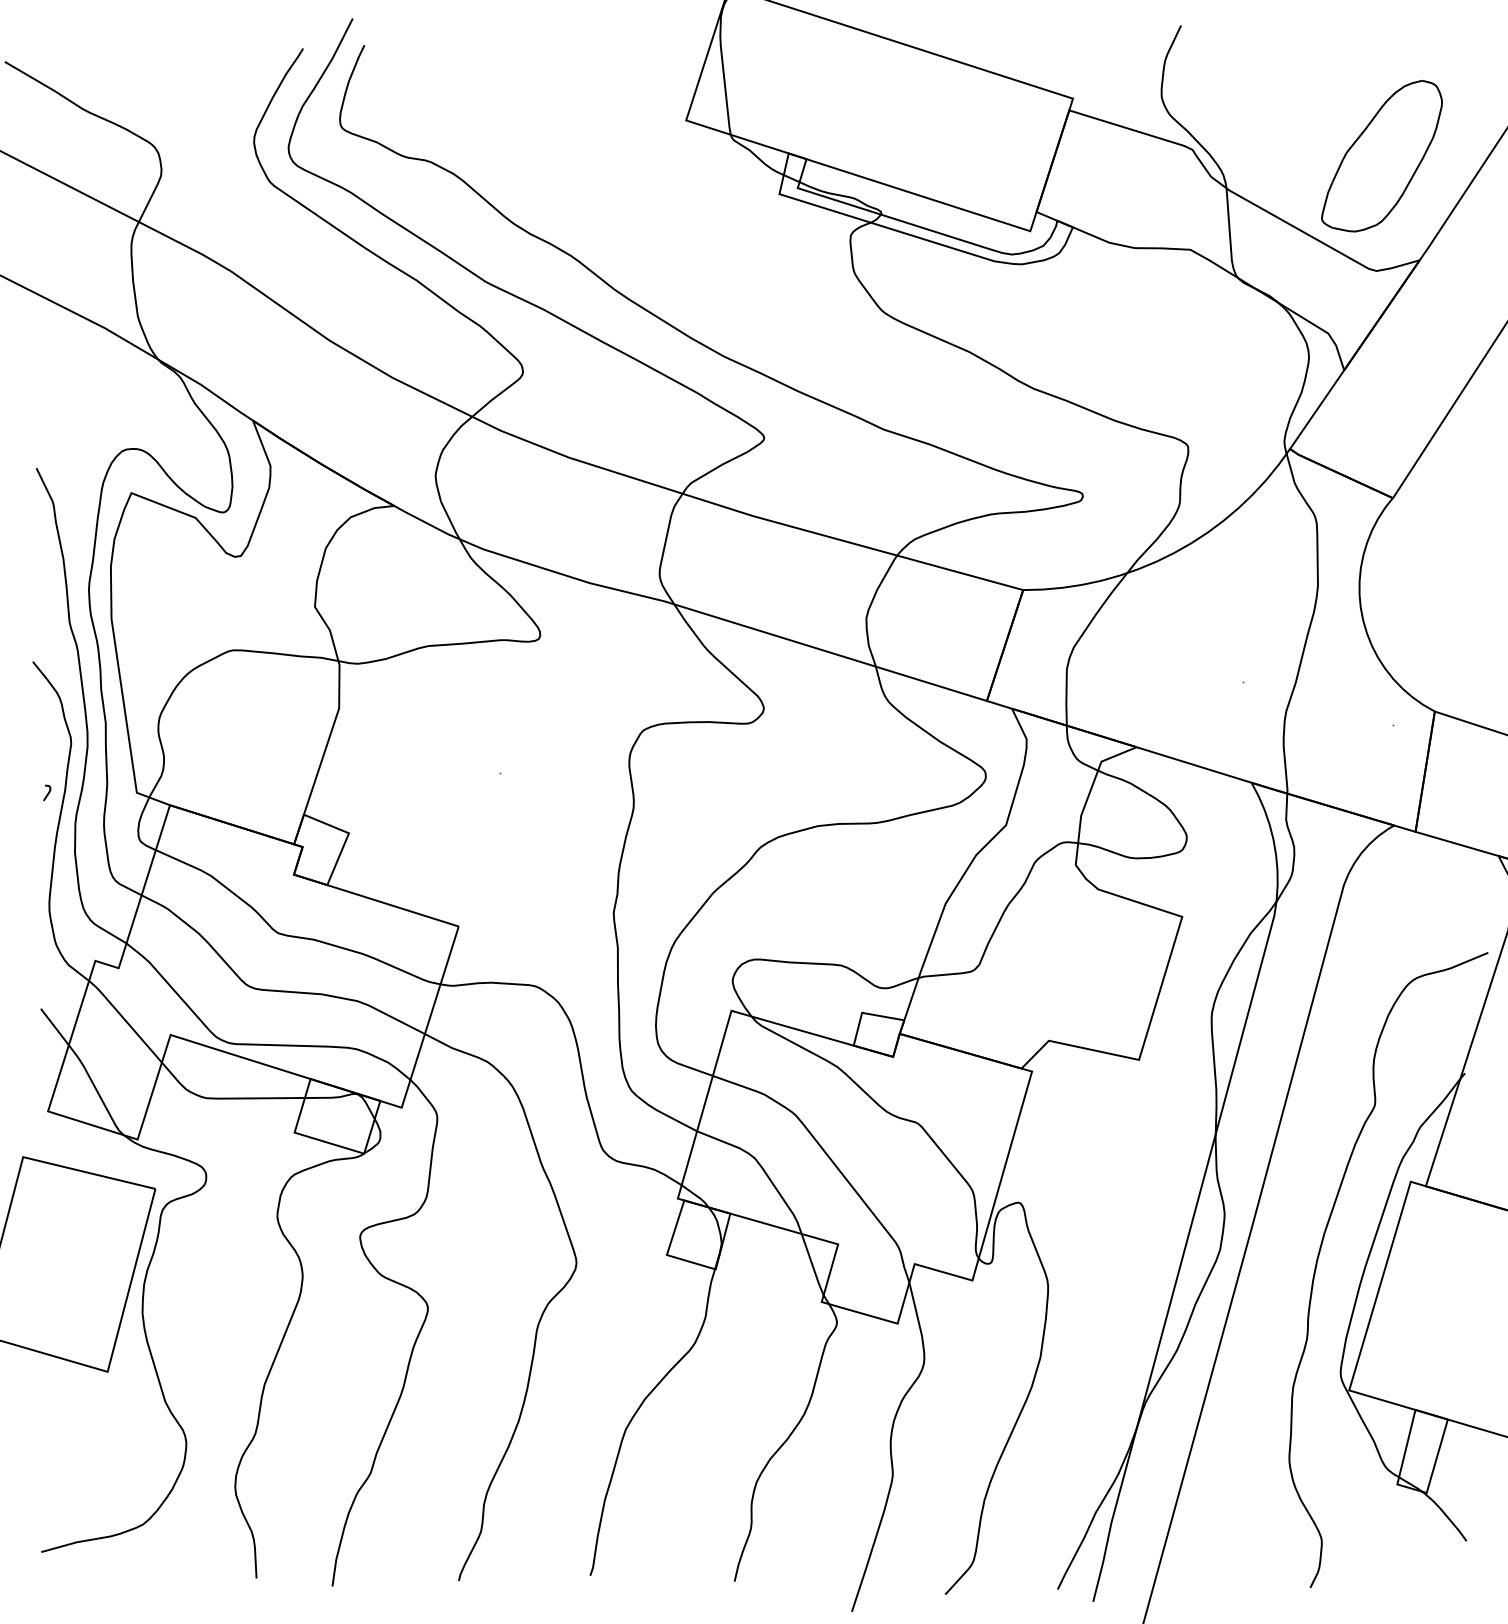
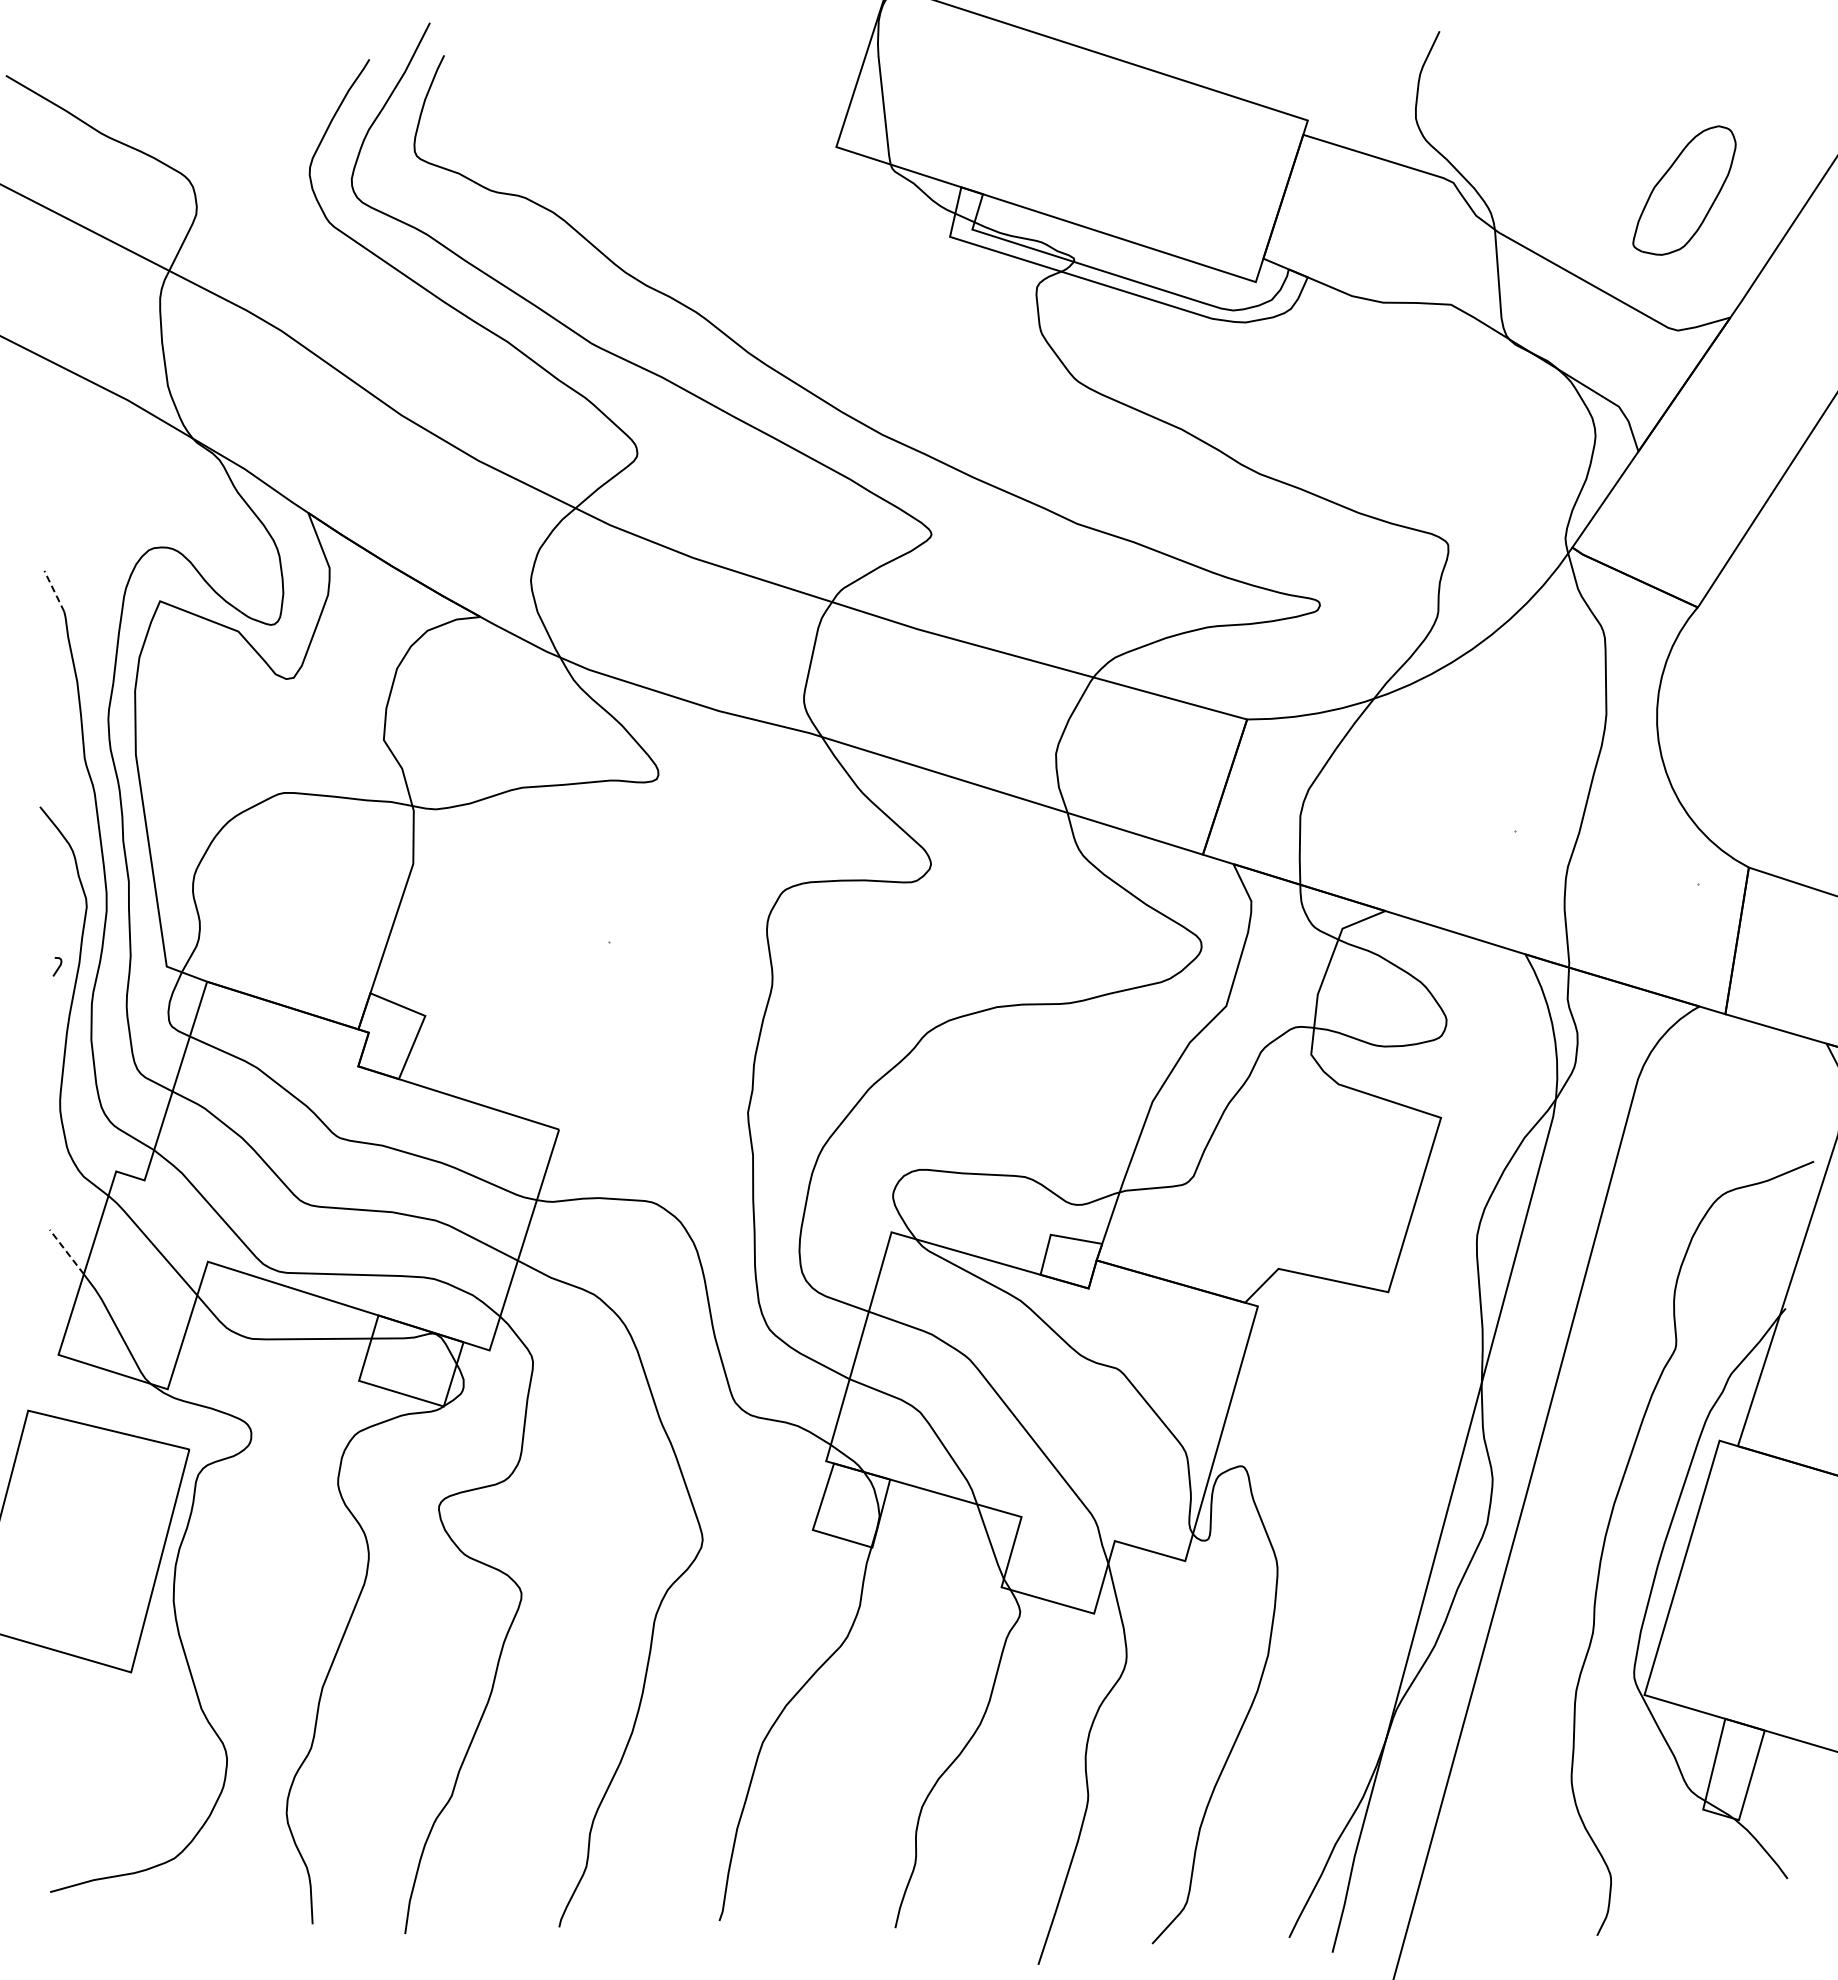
part: (1382, 156) -> (1684, 190), size x0.7
line: (44, 485) -> (54, 591), solid -> dashed
line: (54, 1027) -> (66, 1252), solid -> dashed

